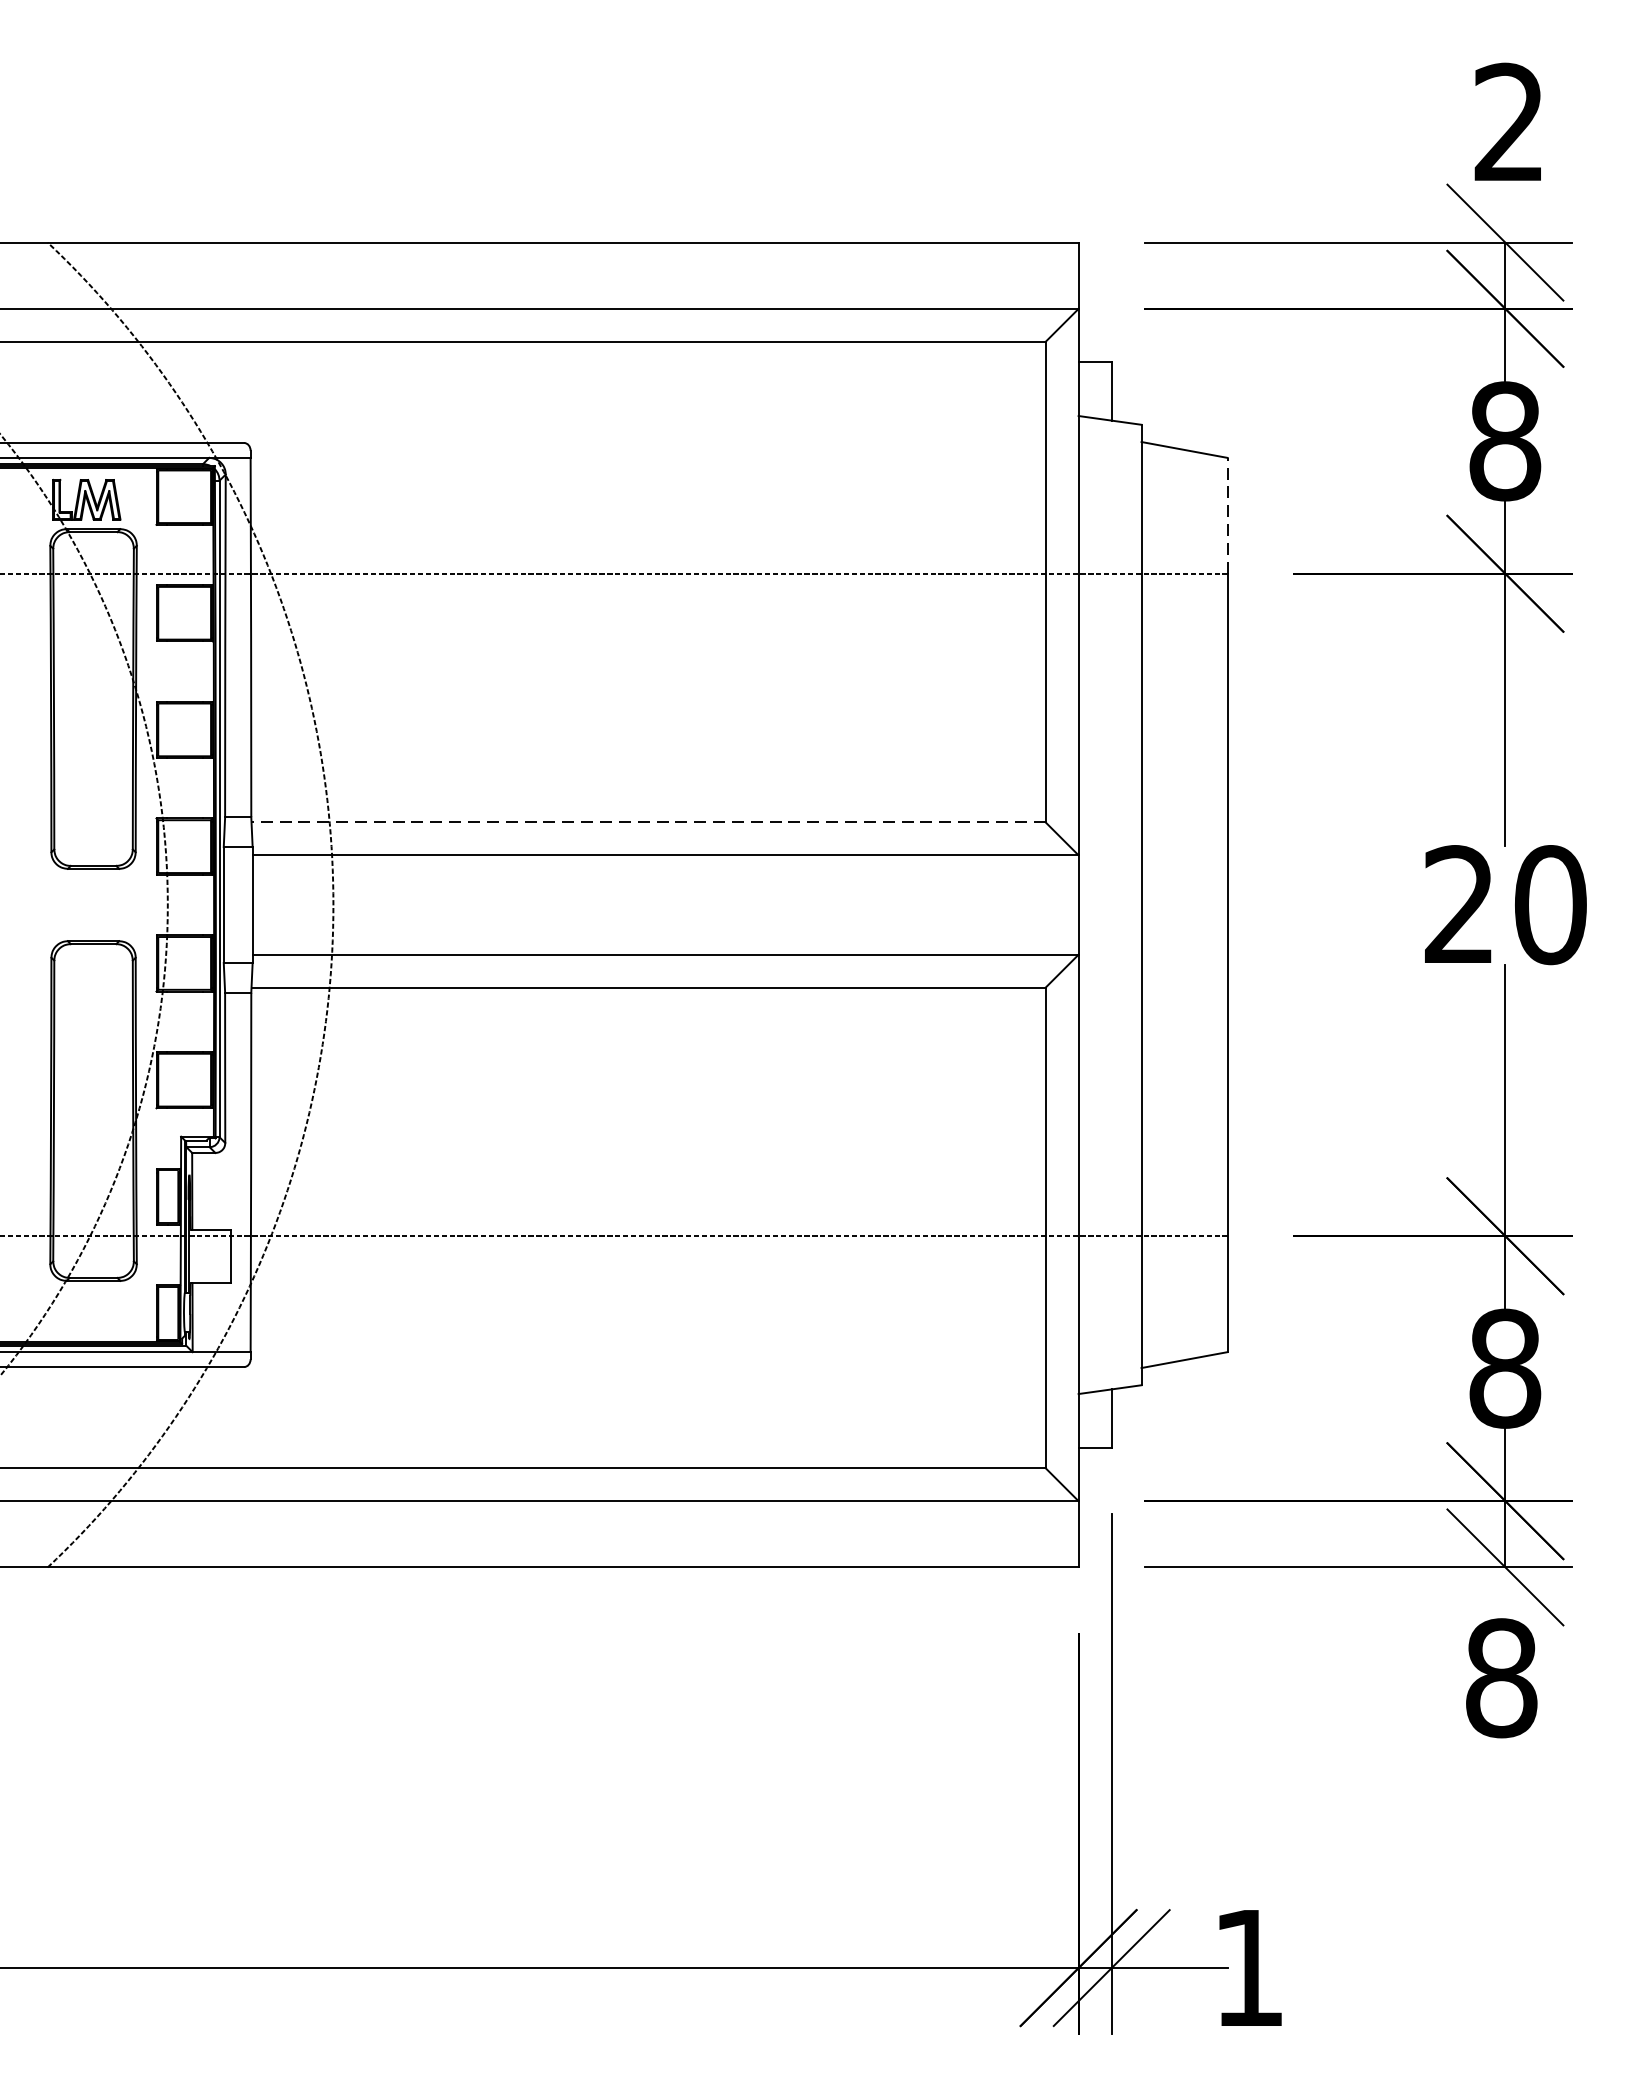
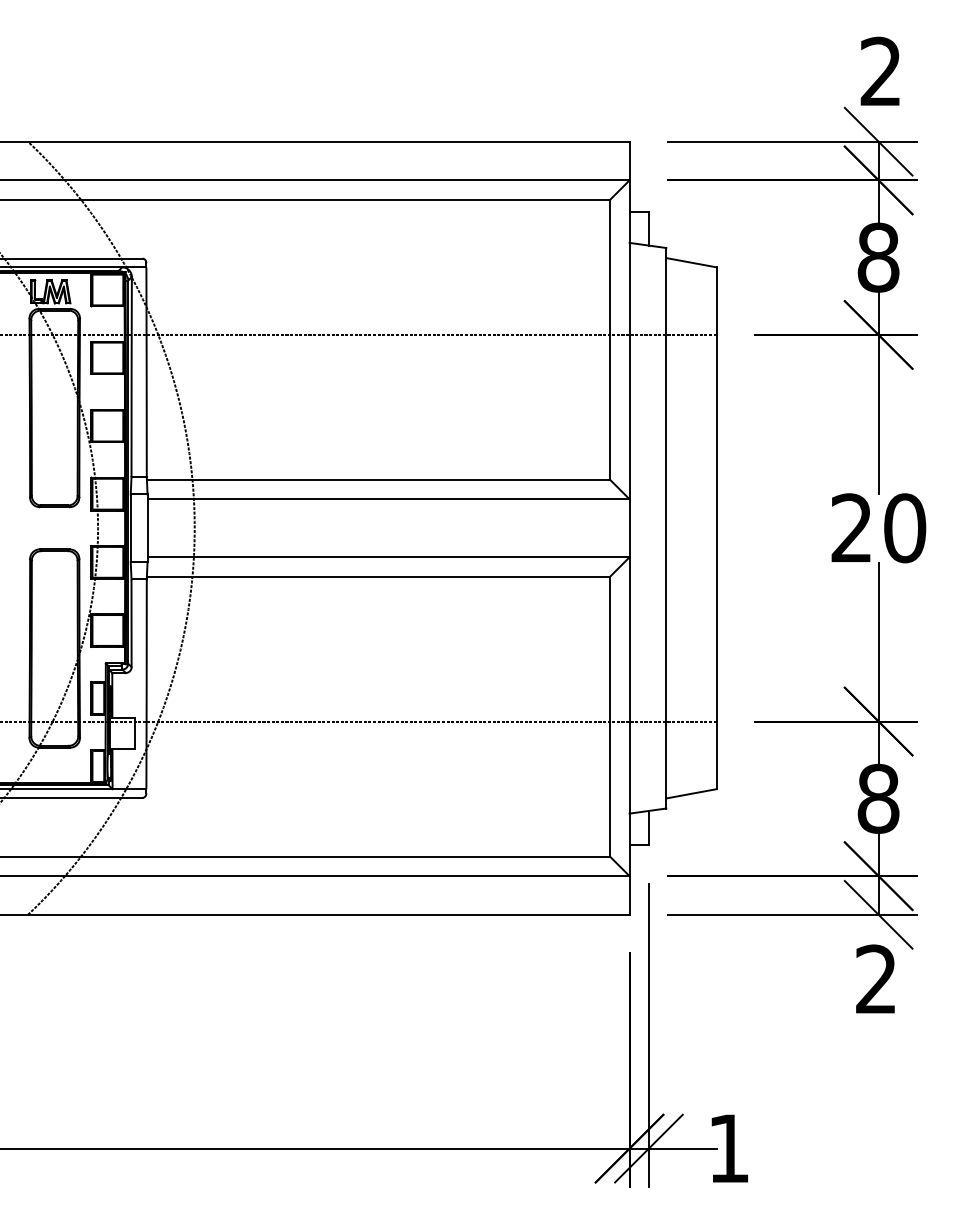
line: (1227, 516) -> (716, 301), dashed -> solid
line: (648, 821) -> (378, 479), dashed -> solid
text: (1501, 1678) -> (876, 979), 8 -> 2

